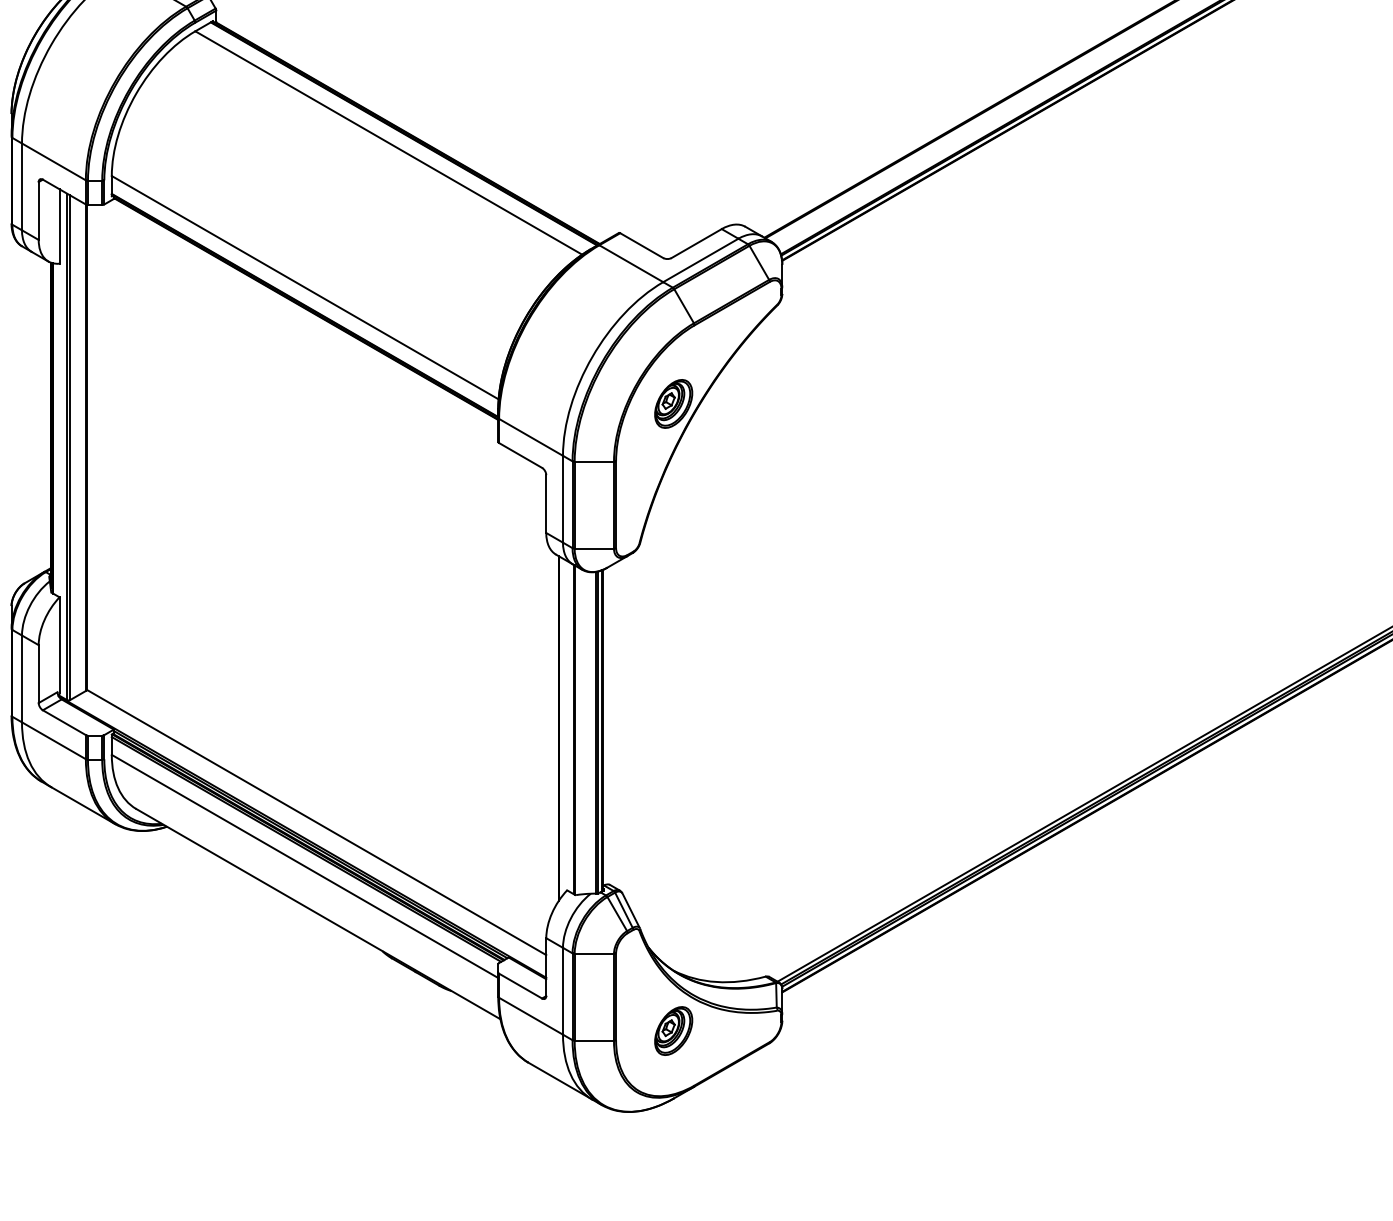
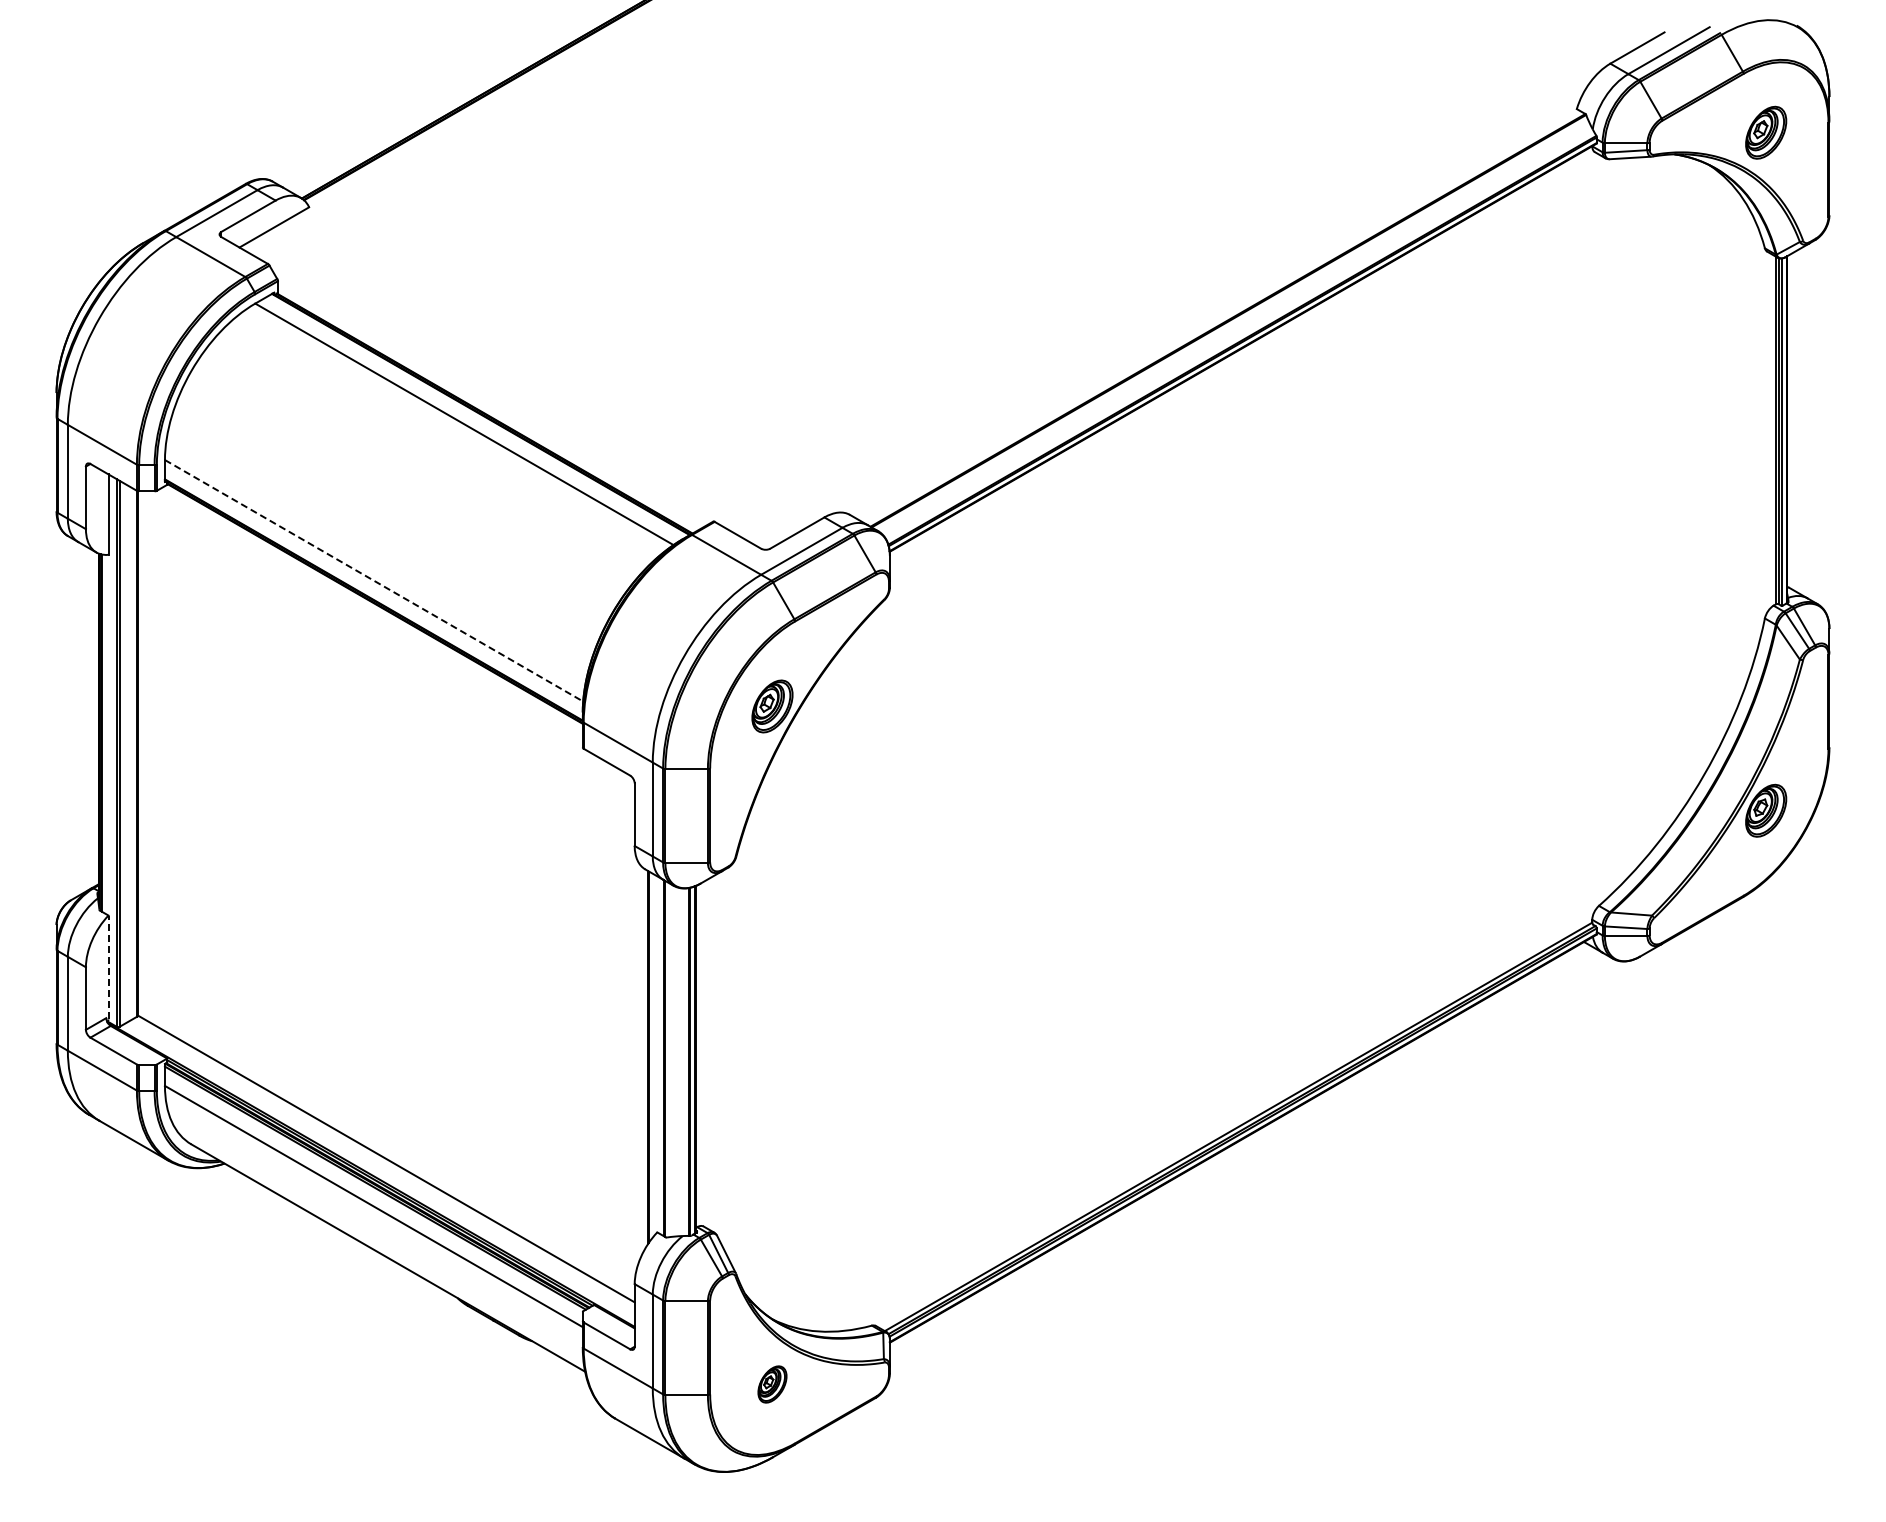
line: (305, 288) -> (374, 581), solid -> dashed
line: (59, 645) -> (108, 967), solid -> dashed
part: (673, 1031) -> (772, 1384), size x0.7

